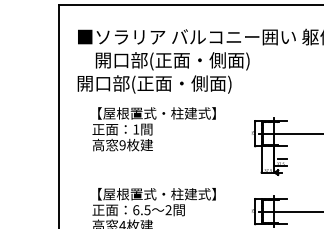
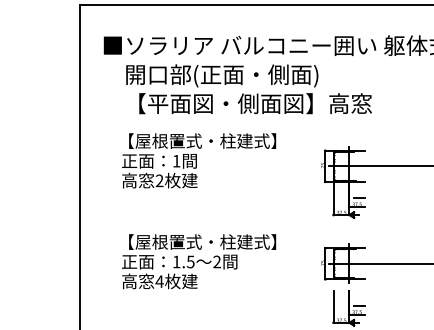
text: (184, 84) -> (237, 104), 開口部(正面・側面) -> 【平面図・側面図】高窓
text: (122, 145) -> (159, 181), 9 -> 2
text: (136, 209) -> (176, 261), 6.5 -> 1.5

